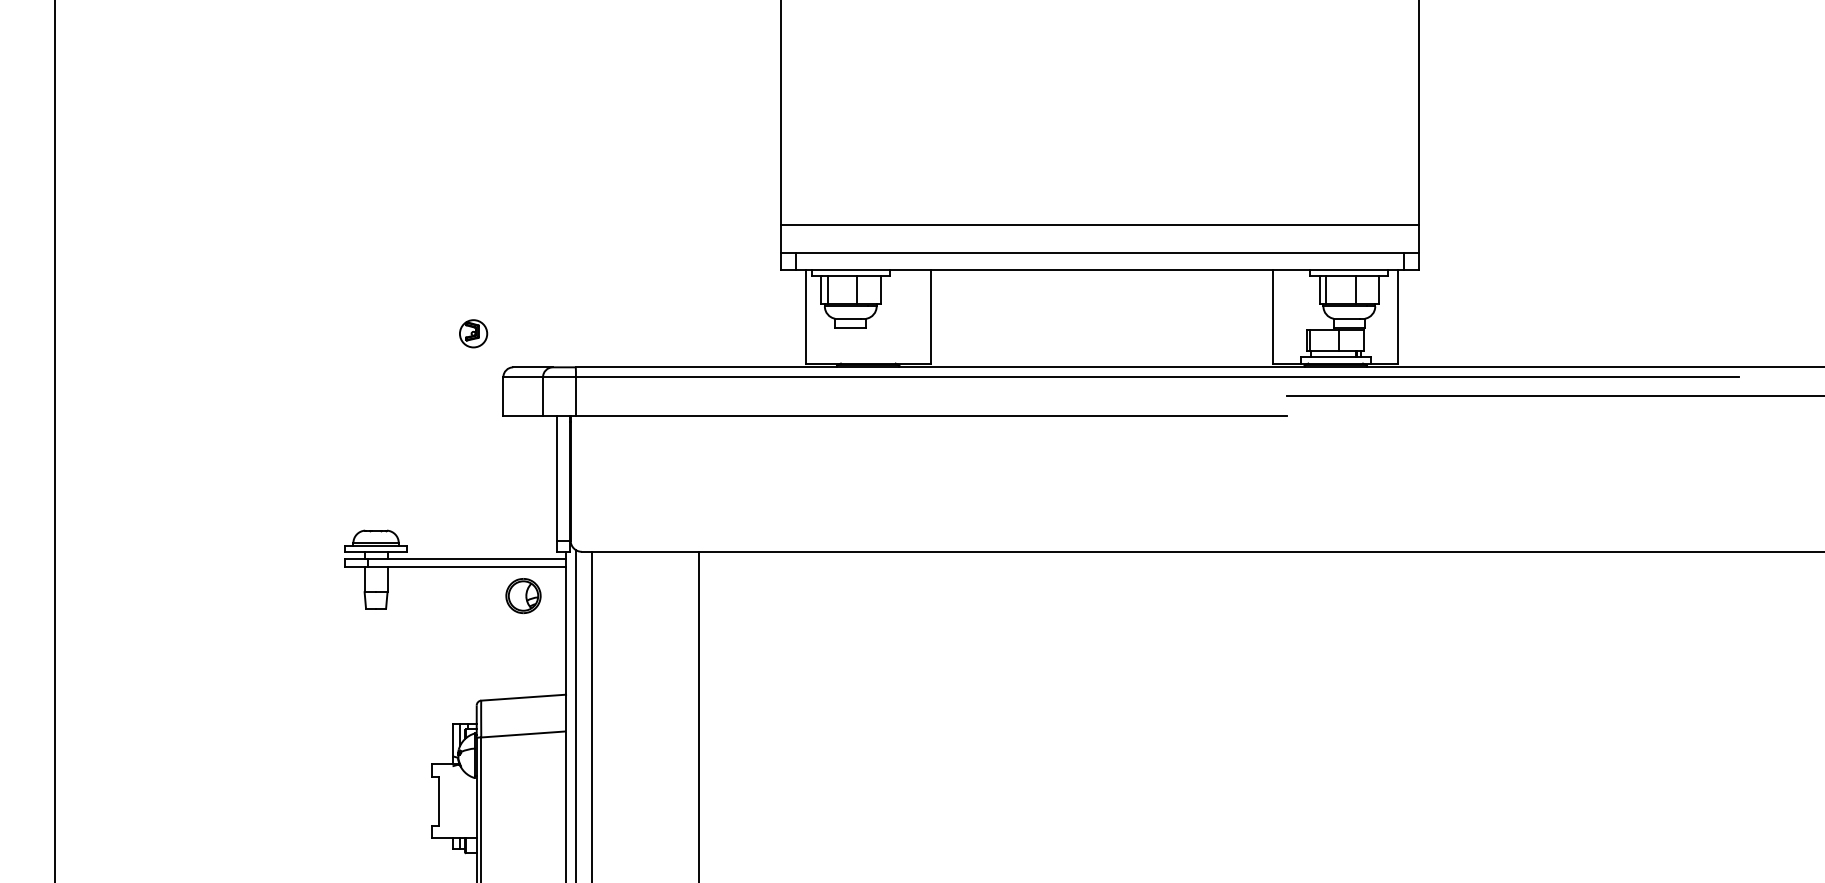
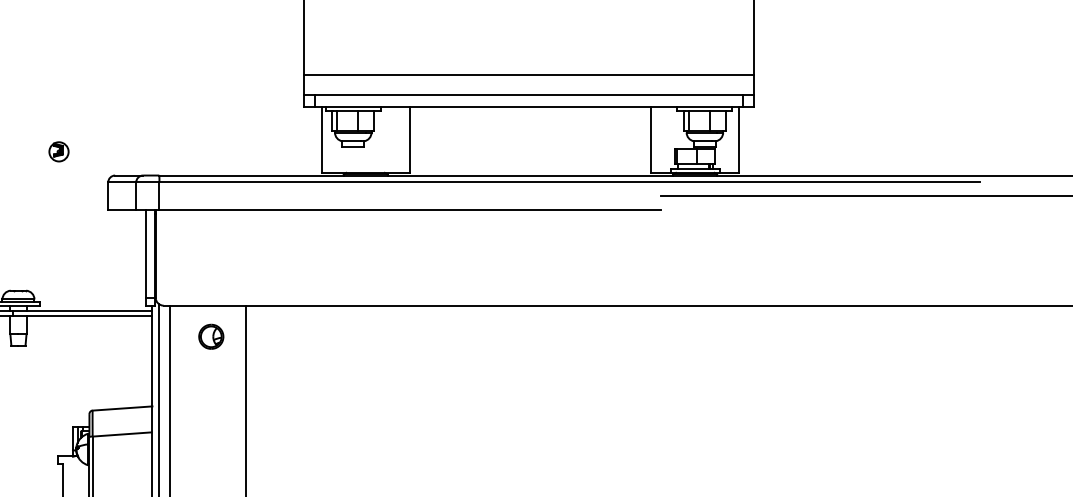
part: (473, 333) -> (58, 151), moved
part: (523, 596) -> (211, 337), moved

